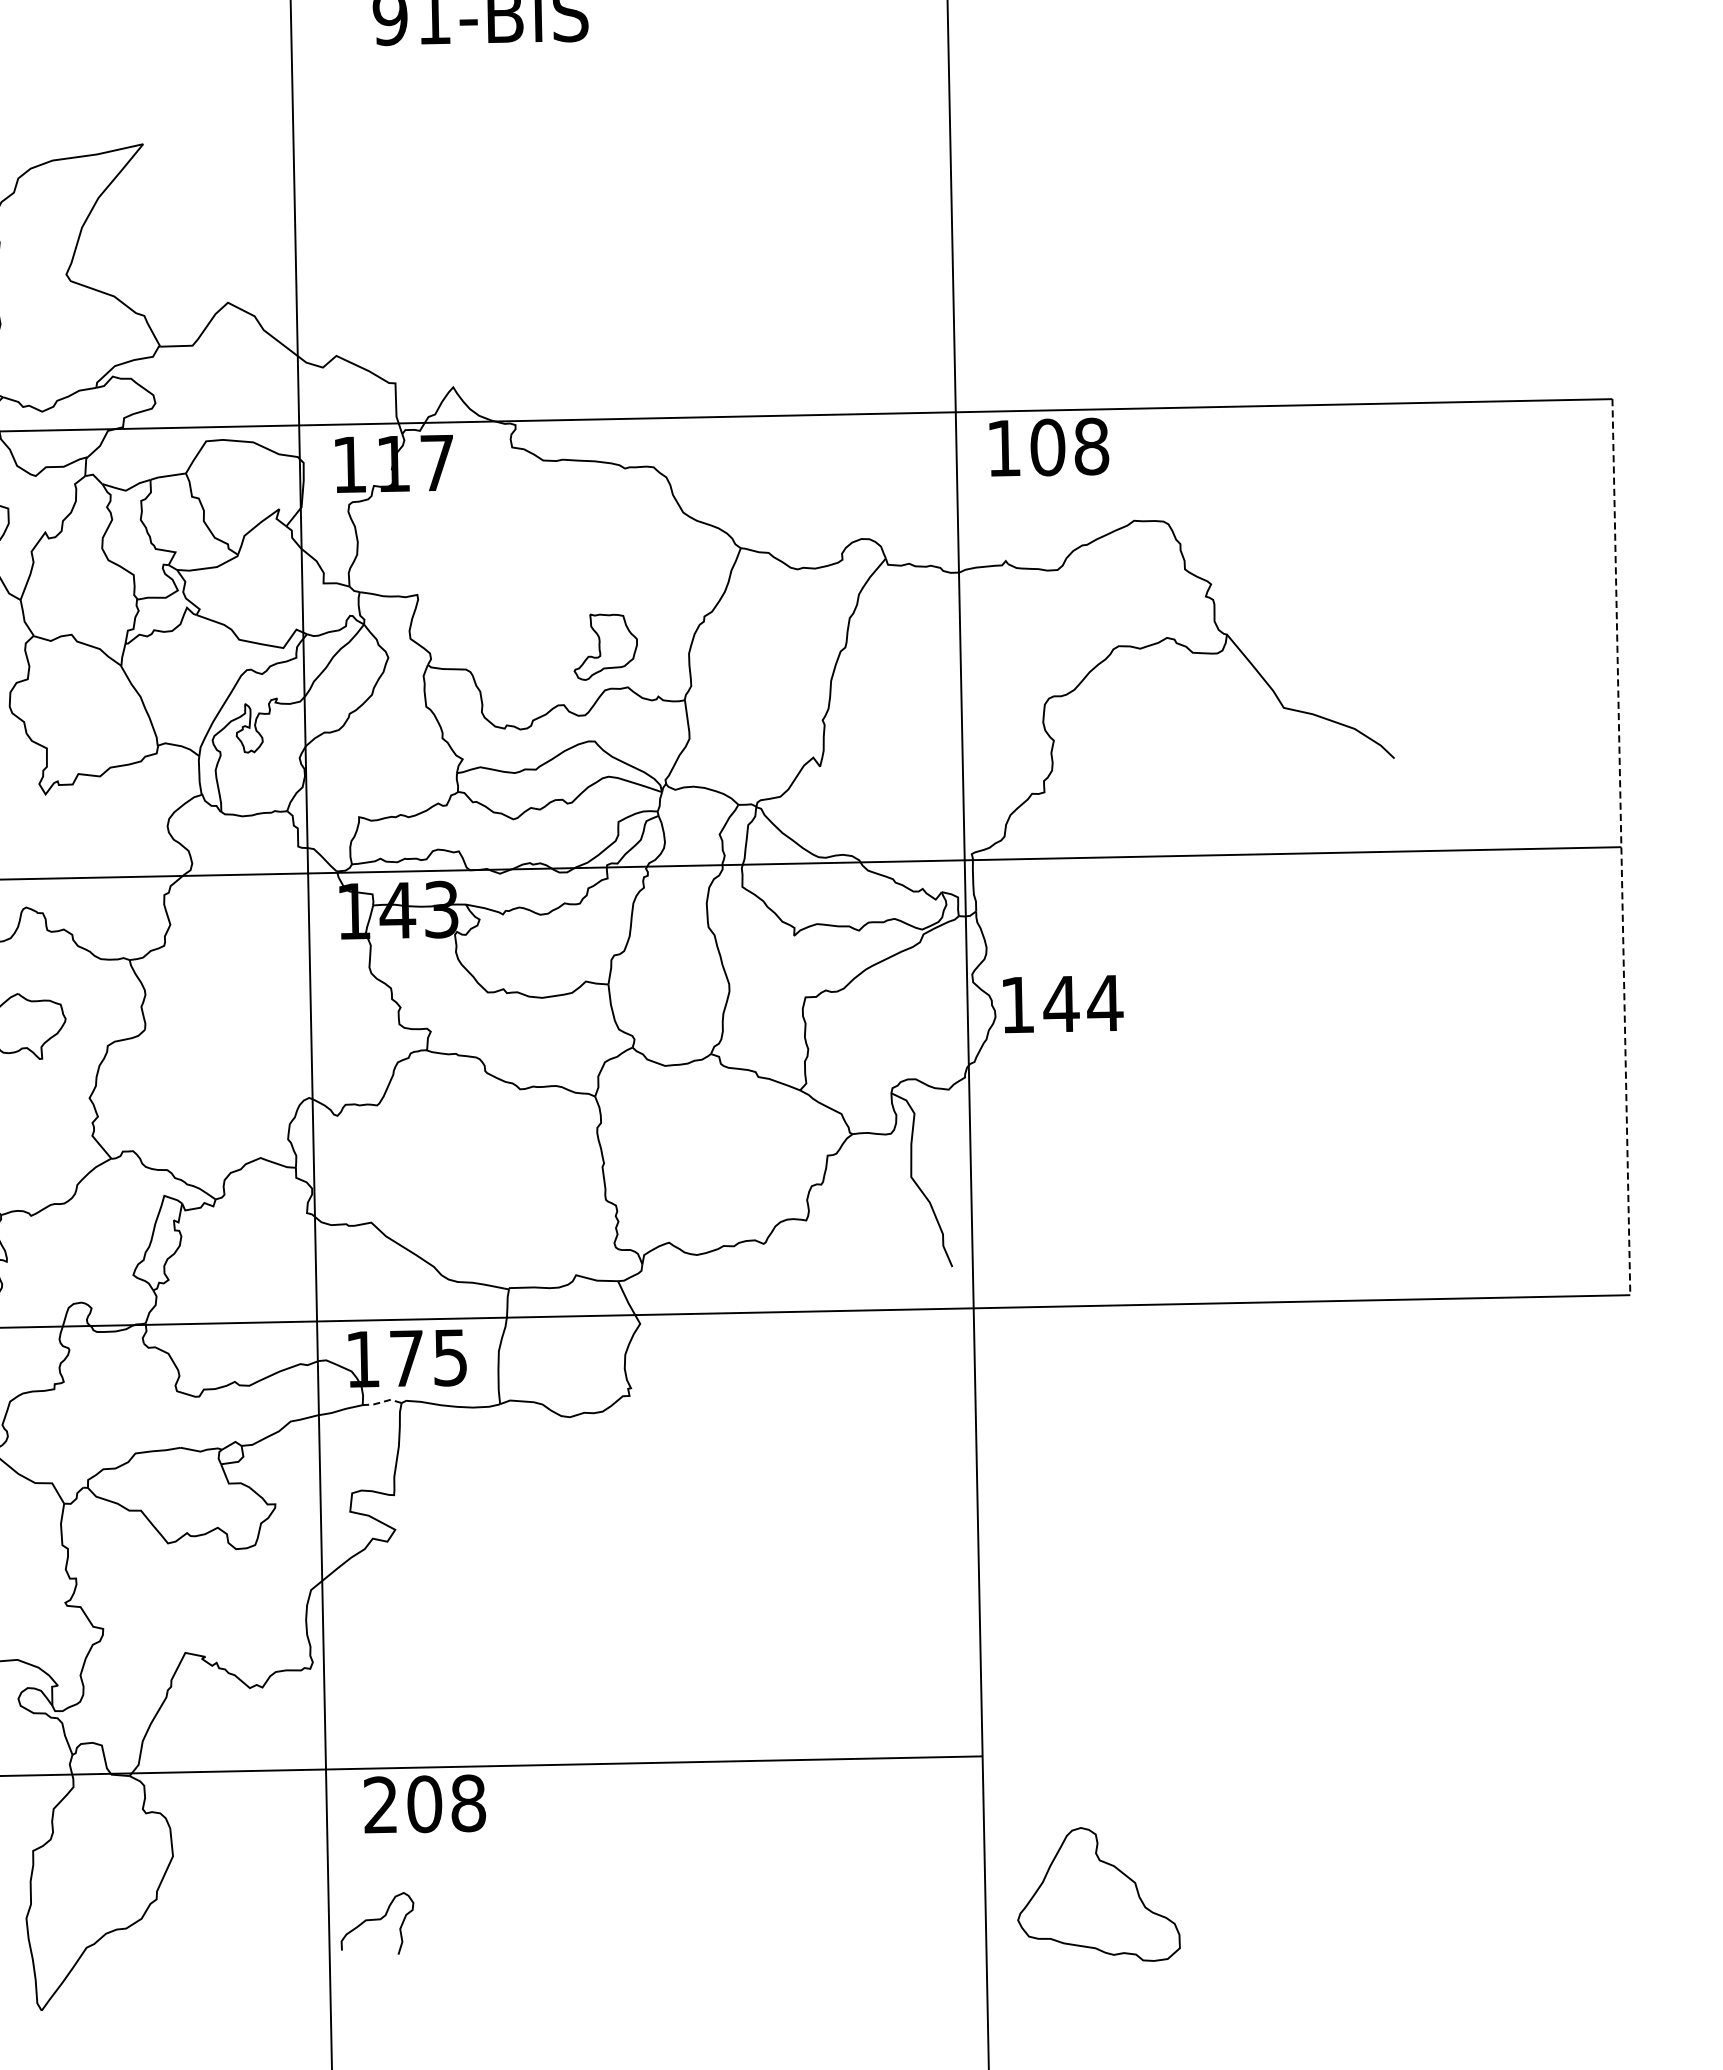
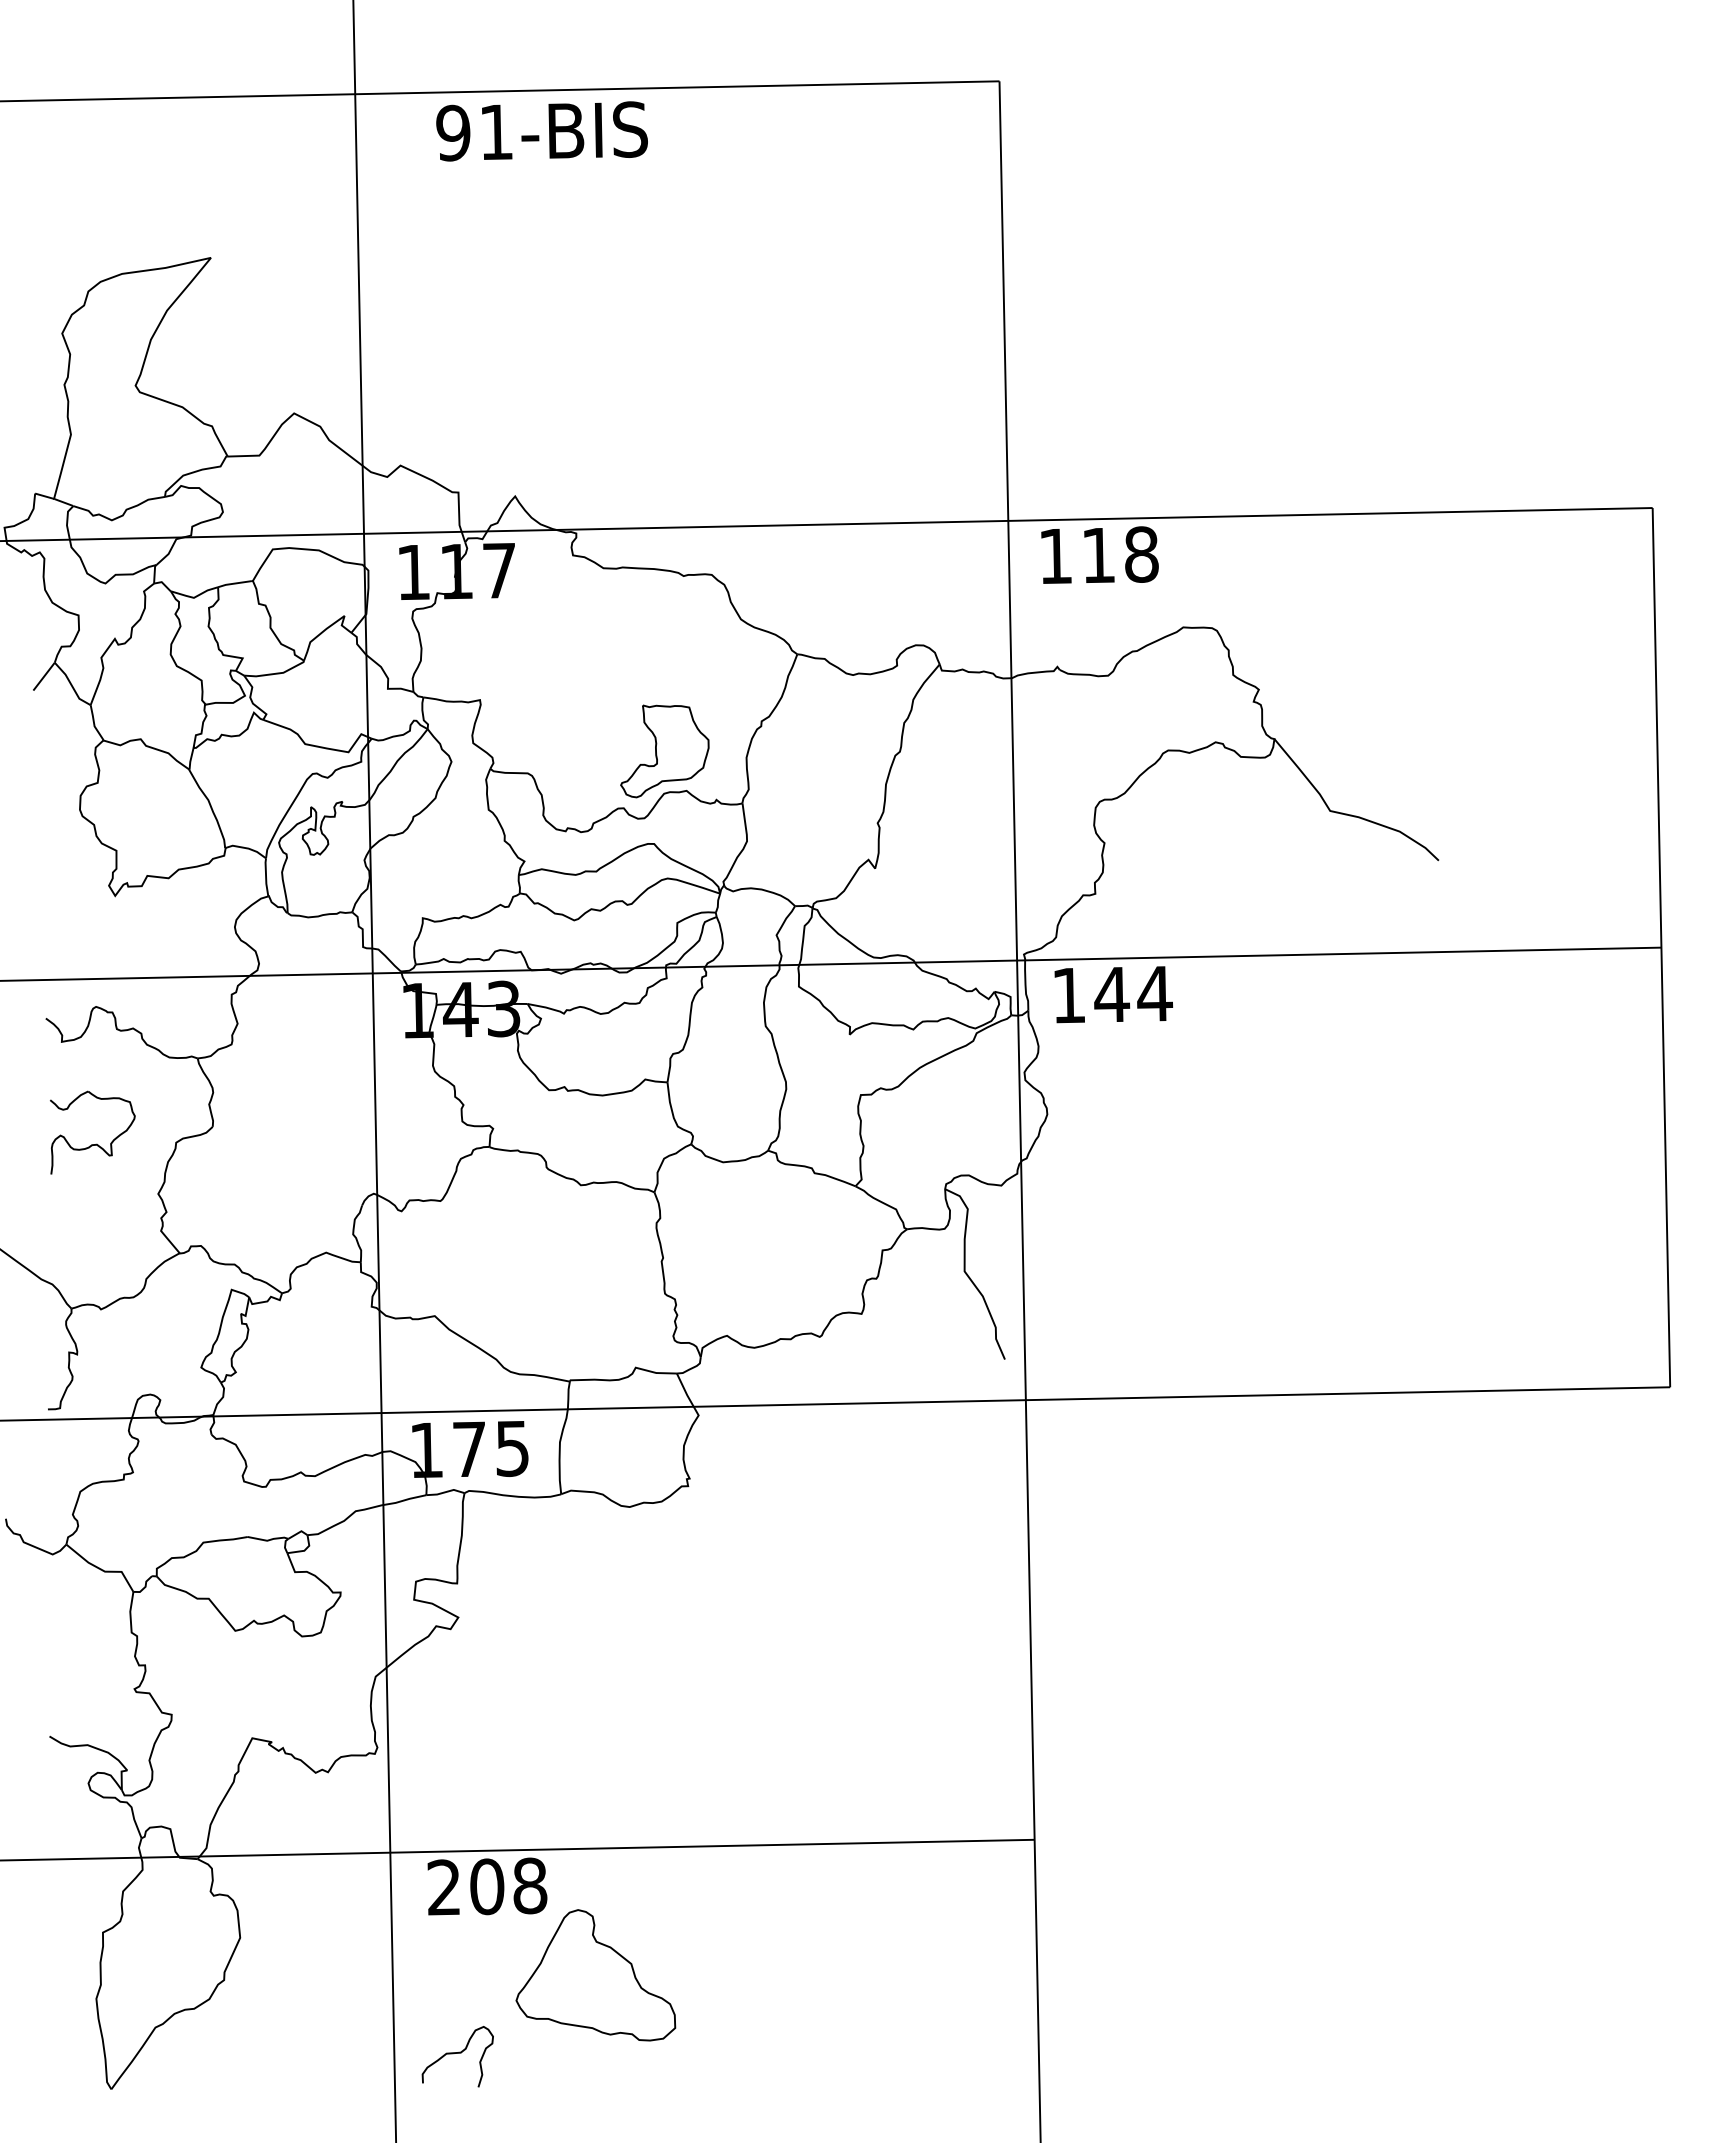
text: (1047, 447) -> (1098, 555), 108 -> 118
part: (605, 647) -> (664, 751), size x1.43
line: (1621, 847) -> (1661, 947), dashed -> solid
text: (1062, 1003) -> (1113, 994), moved
line: (382, 1402) -> (445, 1492), dashed -> solid
part: (1098, 1894) -> (595, 1975), moved
curve: (377, 1920) -> (457, 2053), moved

